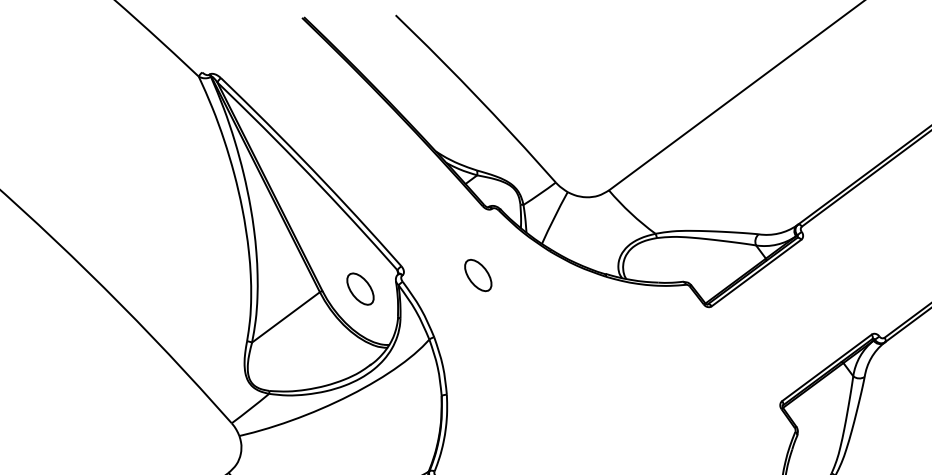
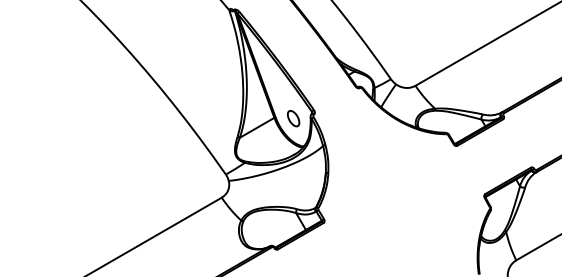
part: (478, 275) -> (349, 118), removed

